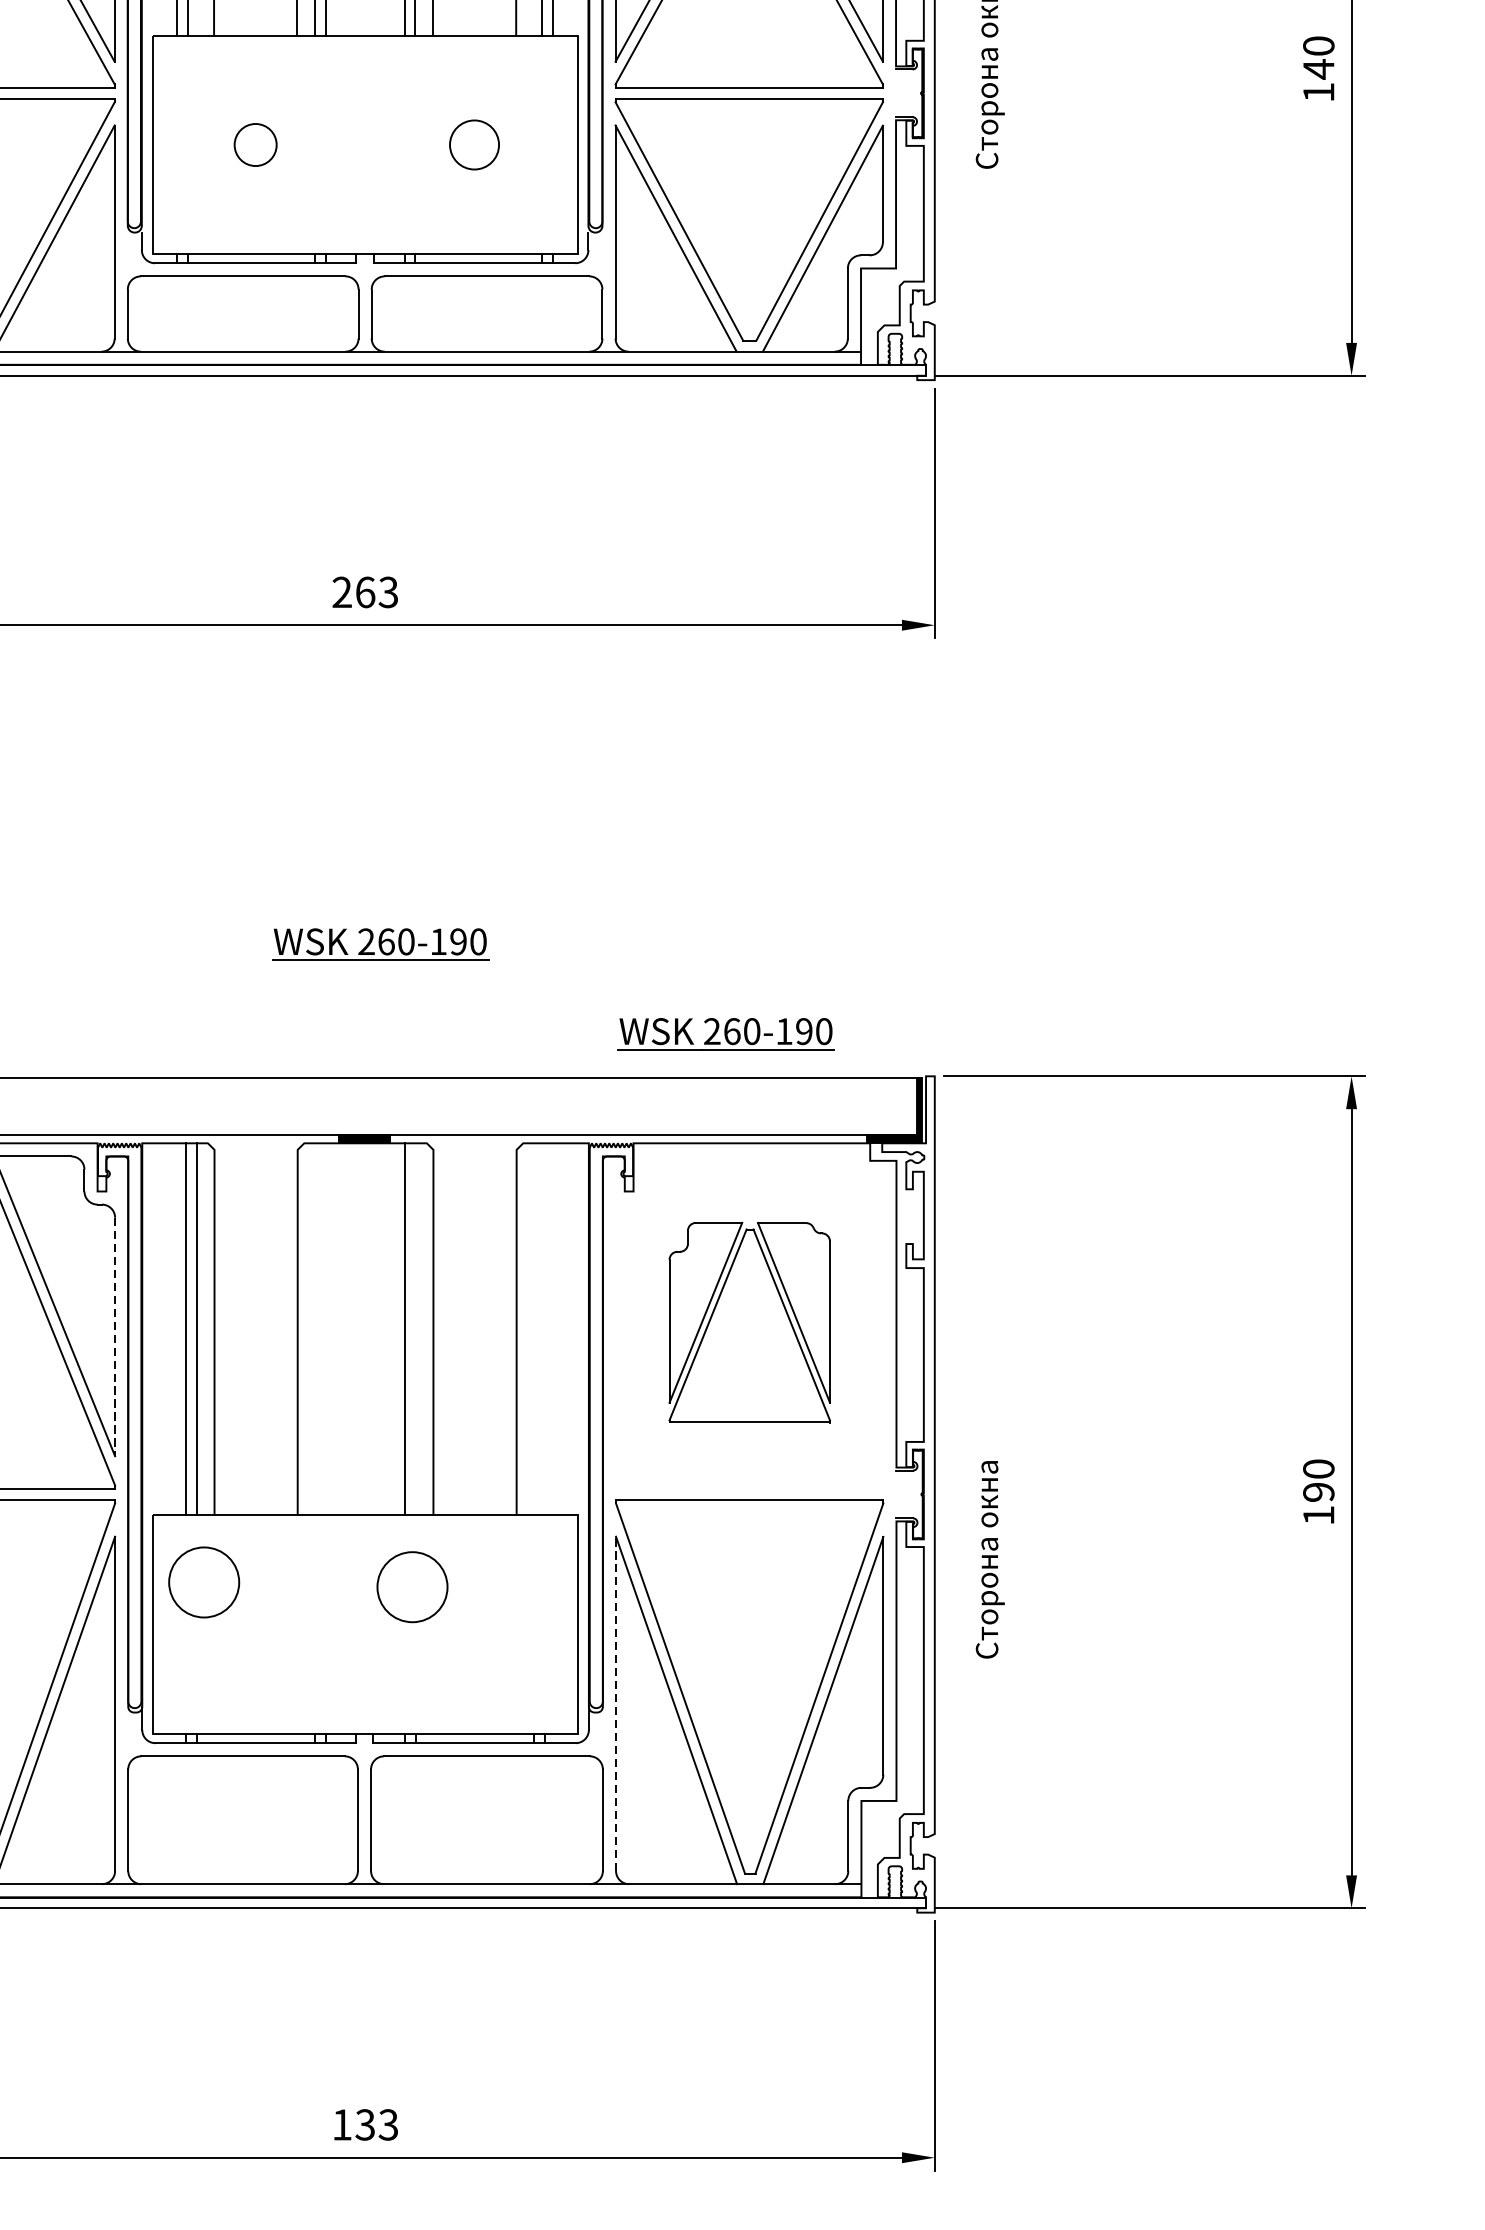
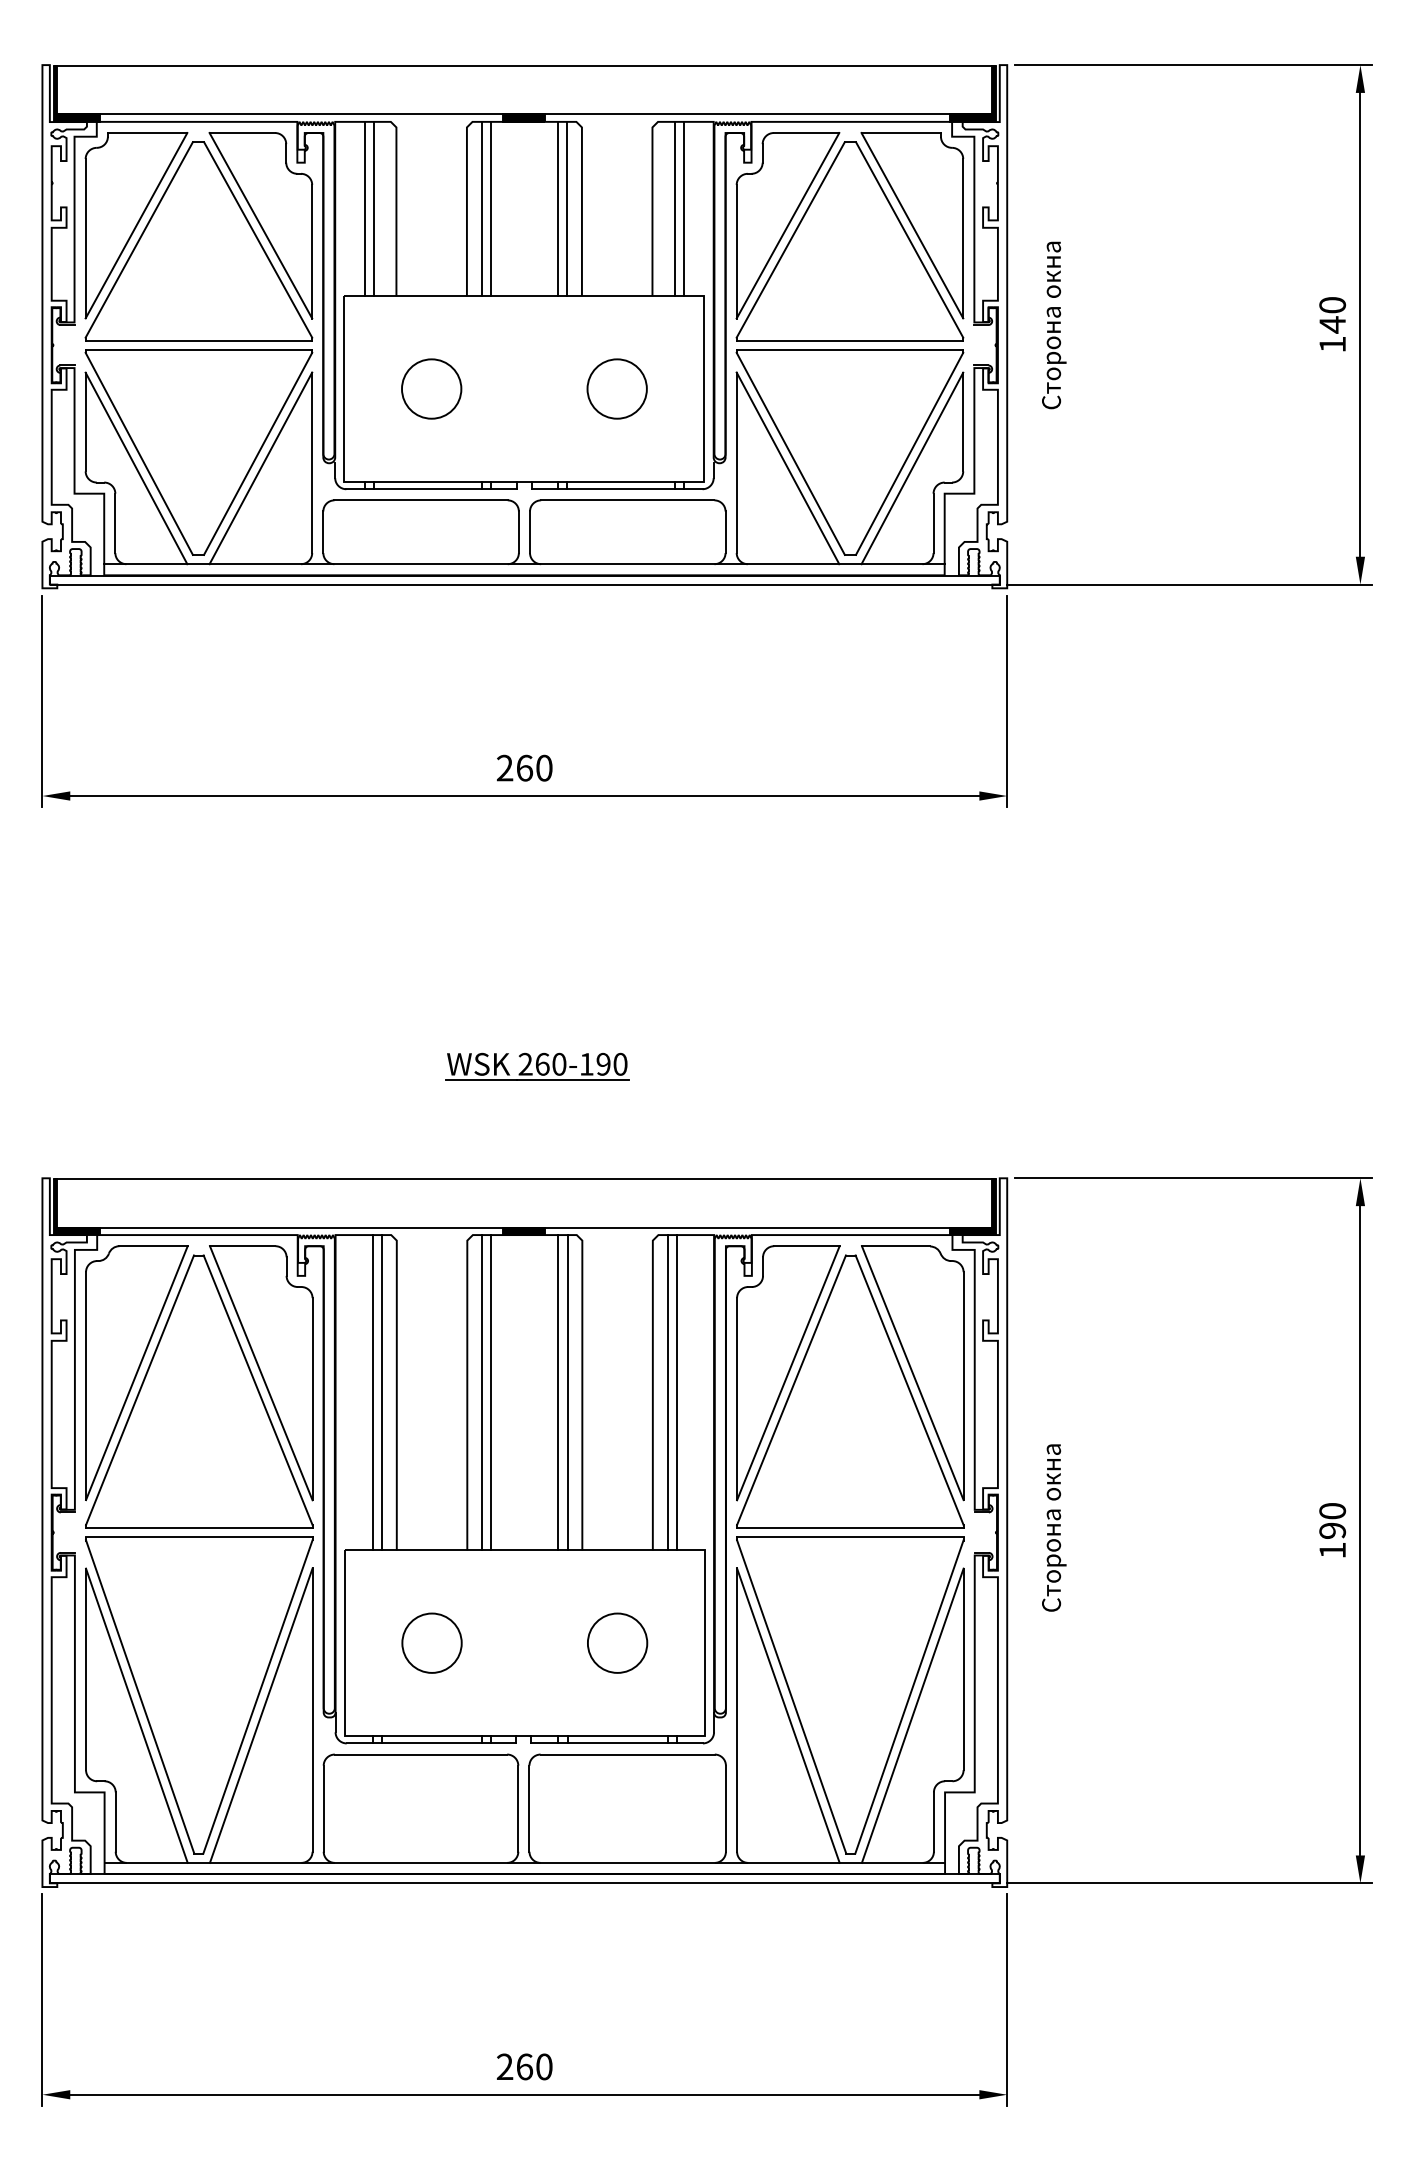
circle: (255, 144) -> (431, 388), size x1.67
circle: (473, 144) -> (616, 388), size x1.43
text: (388, 592) -> (544, 768), 263 -> 260
part: (726, 1034) -> (830, 1142), removed
part: (749, 1322) -> (850, 1386), size x1.67
line: (315, 1329) -> (482, 1392), added
line: (326, 1329) -> (491, 1392), added
line: (415, 1329) -> (567, 1392), added
line: (533, 1329) -> (667, 1392), added
line: (544, 1329) -> (676, 1392), added
line: (115, 1337) -> (312, 1399), dashed -> solid
text: (990, 1559) -> (1054, 1527), moved
circle: (203, 1581) -> (431, 1642), moved
circle: (412, 1586) -> (617, 1642), moved
line: (616, 1704) -> (737, 1710), dashed -> solid
text: (365, 2124) -> (524, 2066), 133 -> 260

